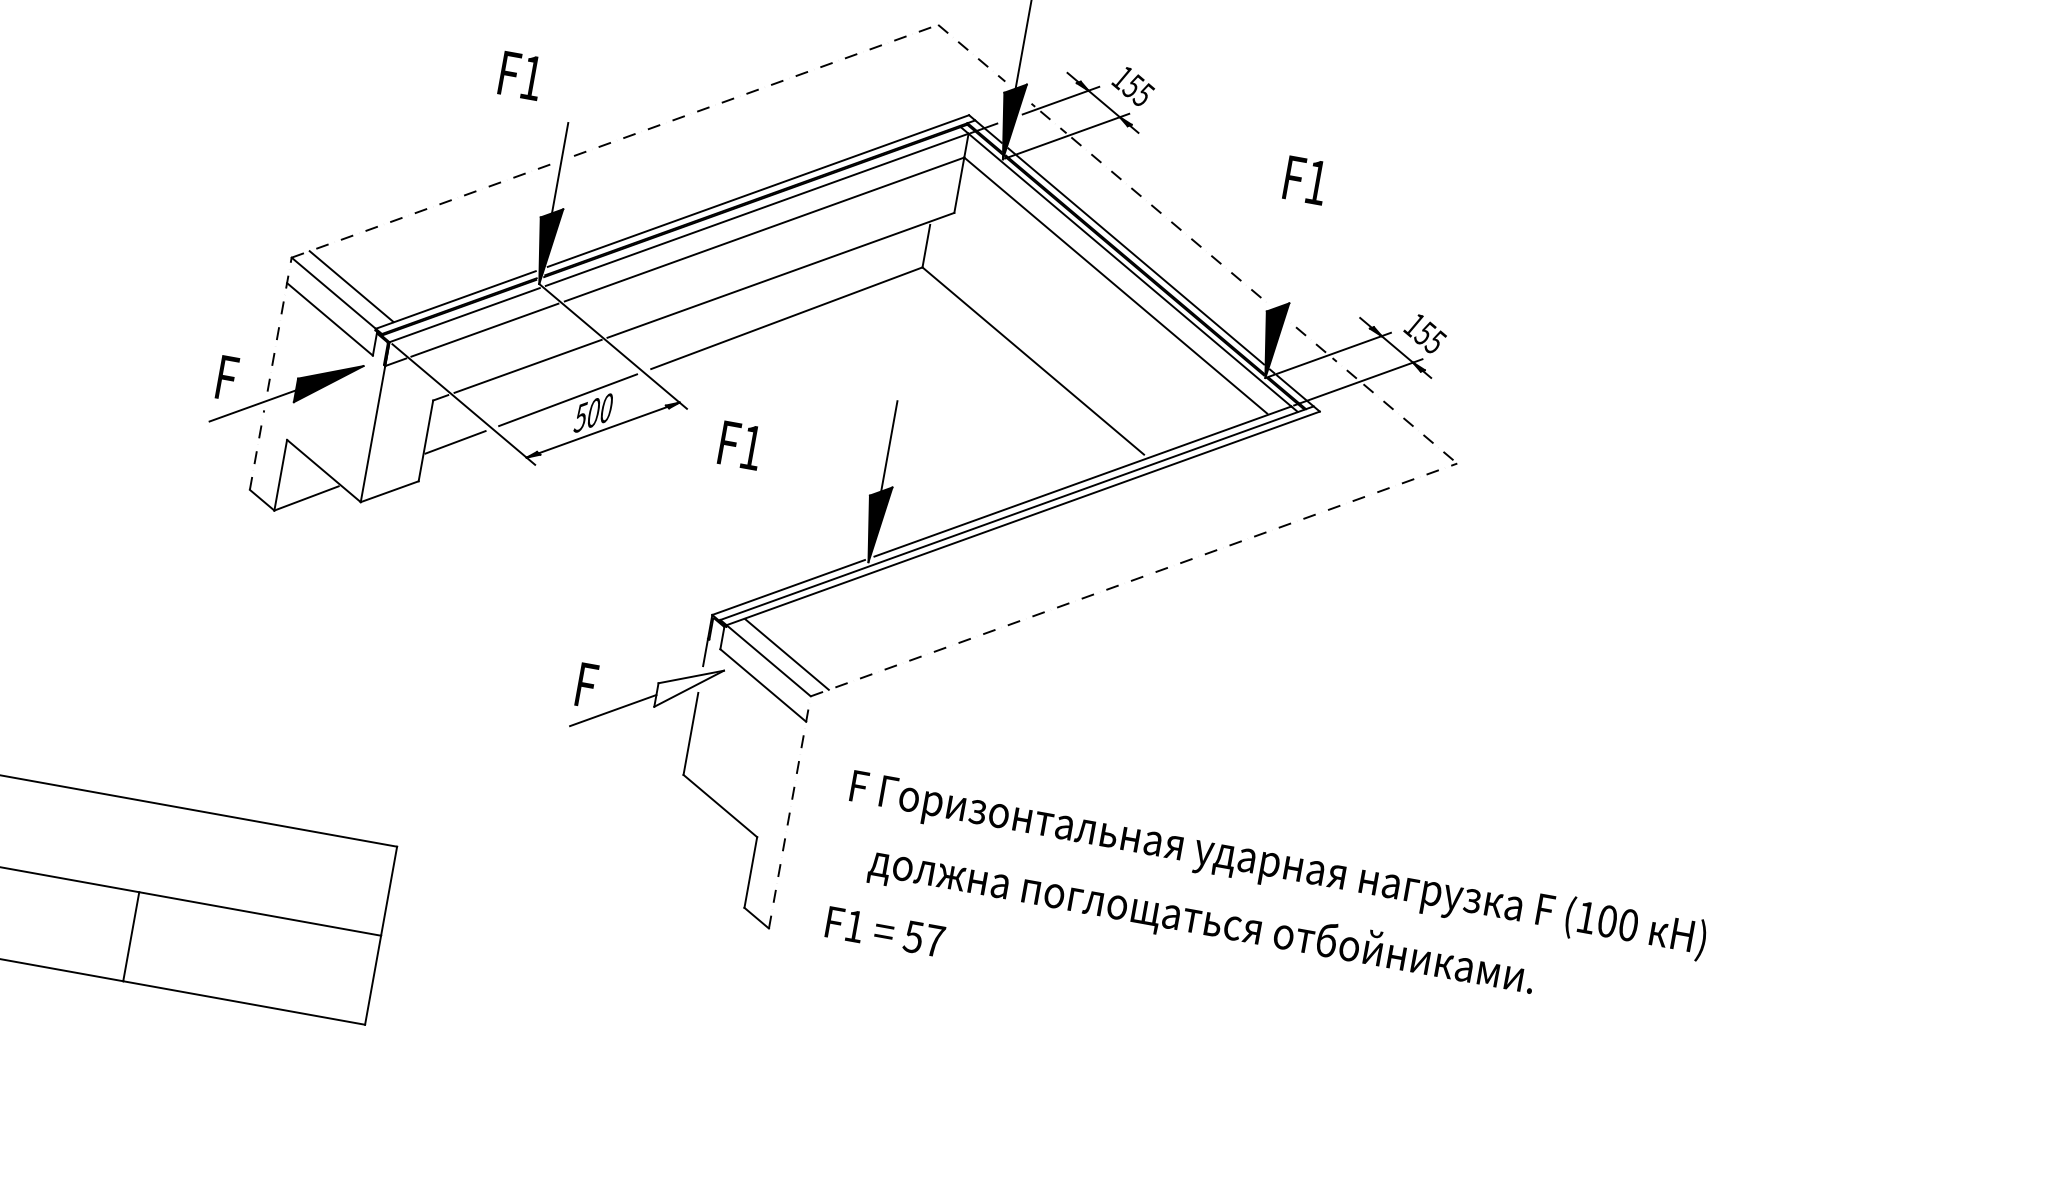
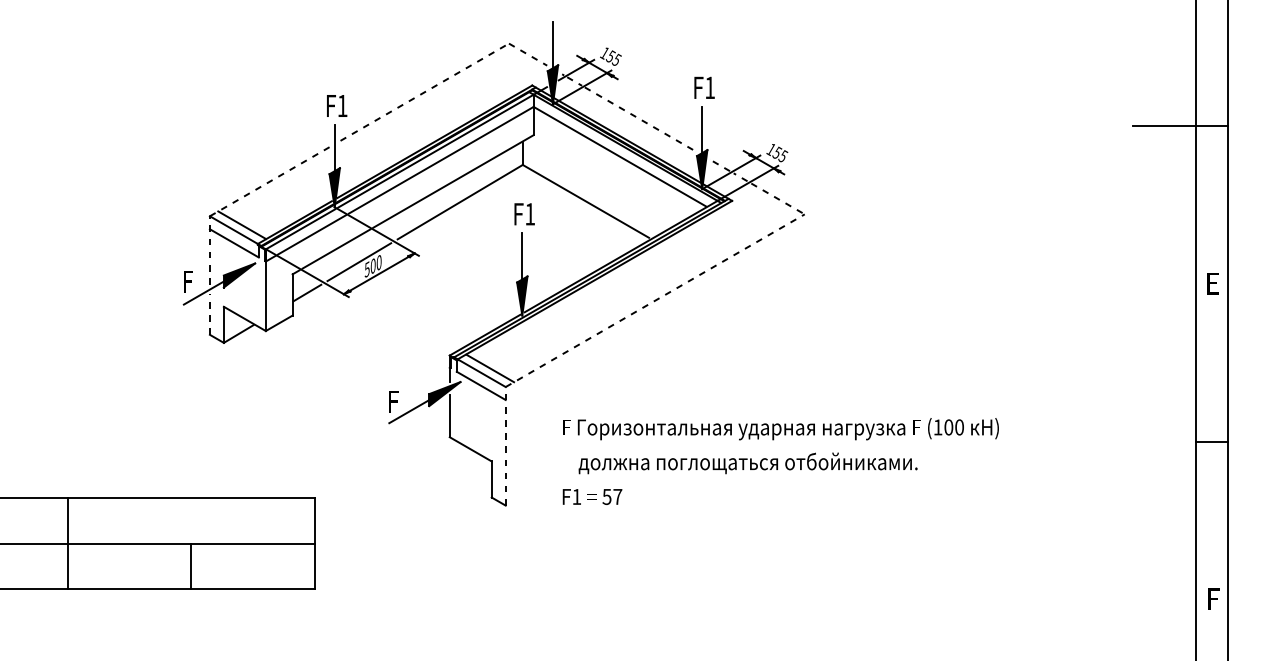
text: (521, 75) -> (337, 105), moved
line: (1286, 261) -> (702, 129), added
text: (740, 445) -> (524, 214), moved
fill: (688, 689) -> (444, 394), added
text: (1265, 928) -> (780, 461), moved

